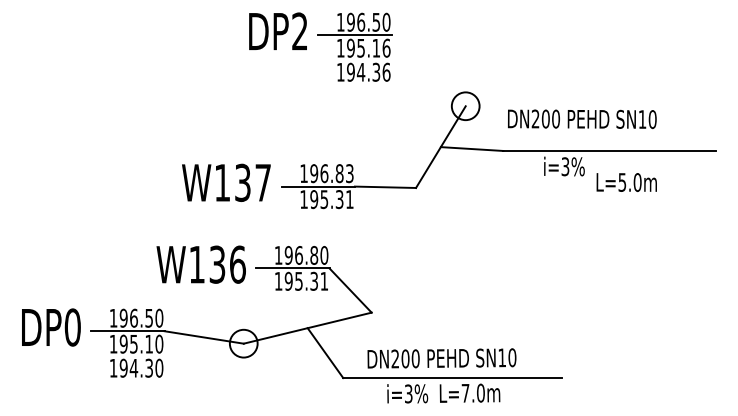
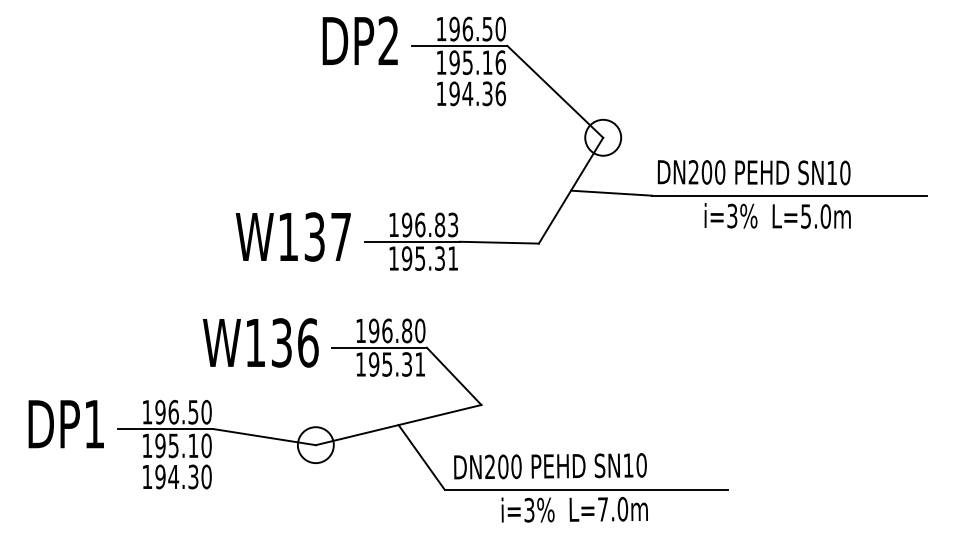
line: (428, 70) -> (555, 91), added
text: (581, 119) -> (753, 172), moved
text: (626, 182) -> (811, 216), moved
text: (72, 327) -> (94, 424), DP0 -> DP1
text: (441, 358) -> (550, 466), moved

